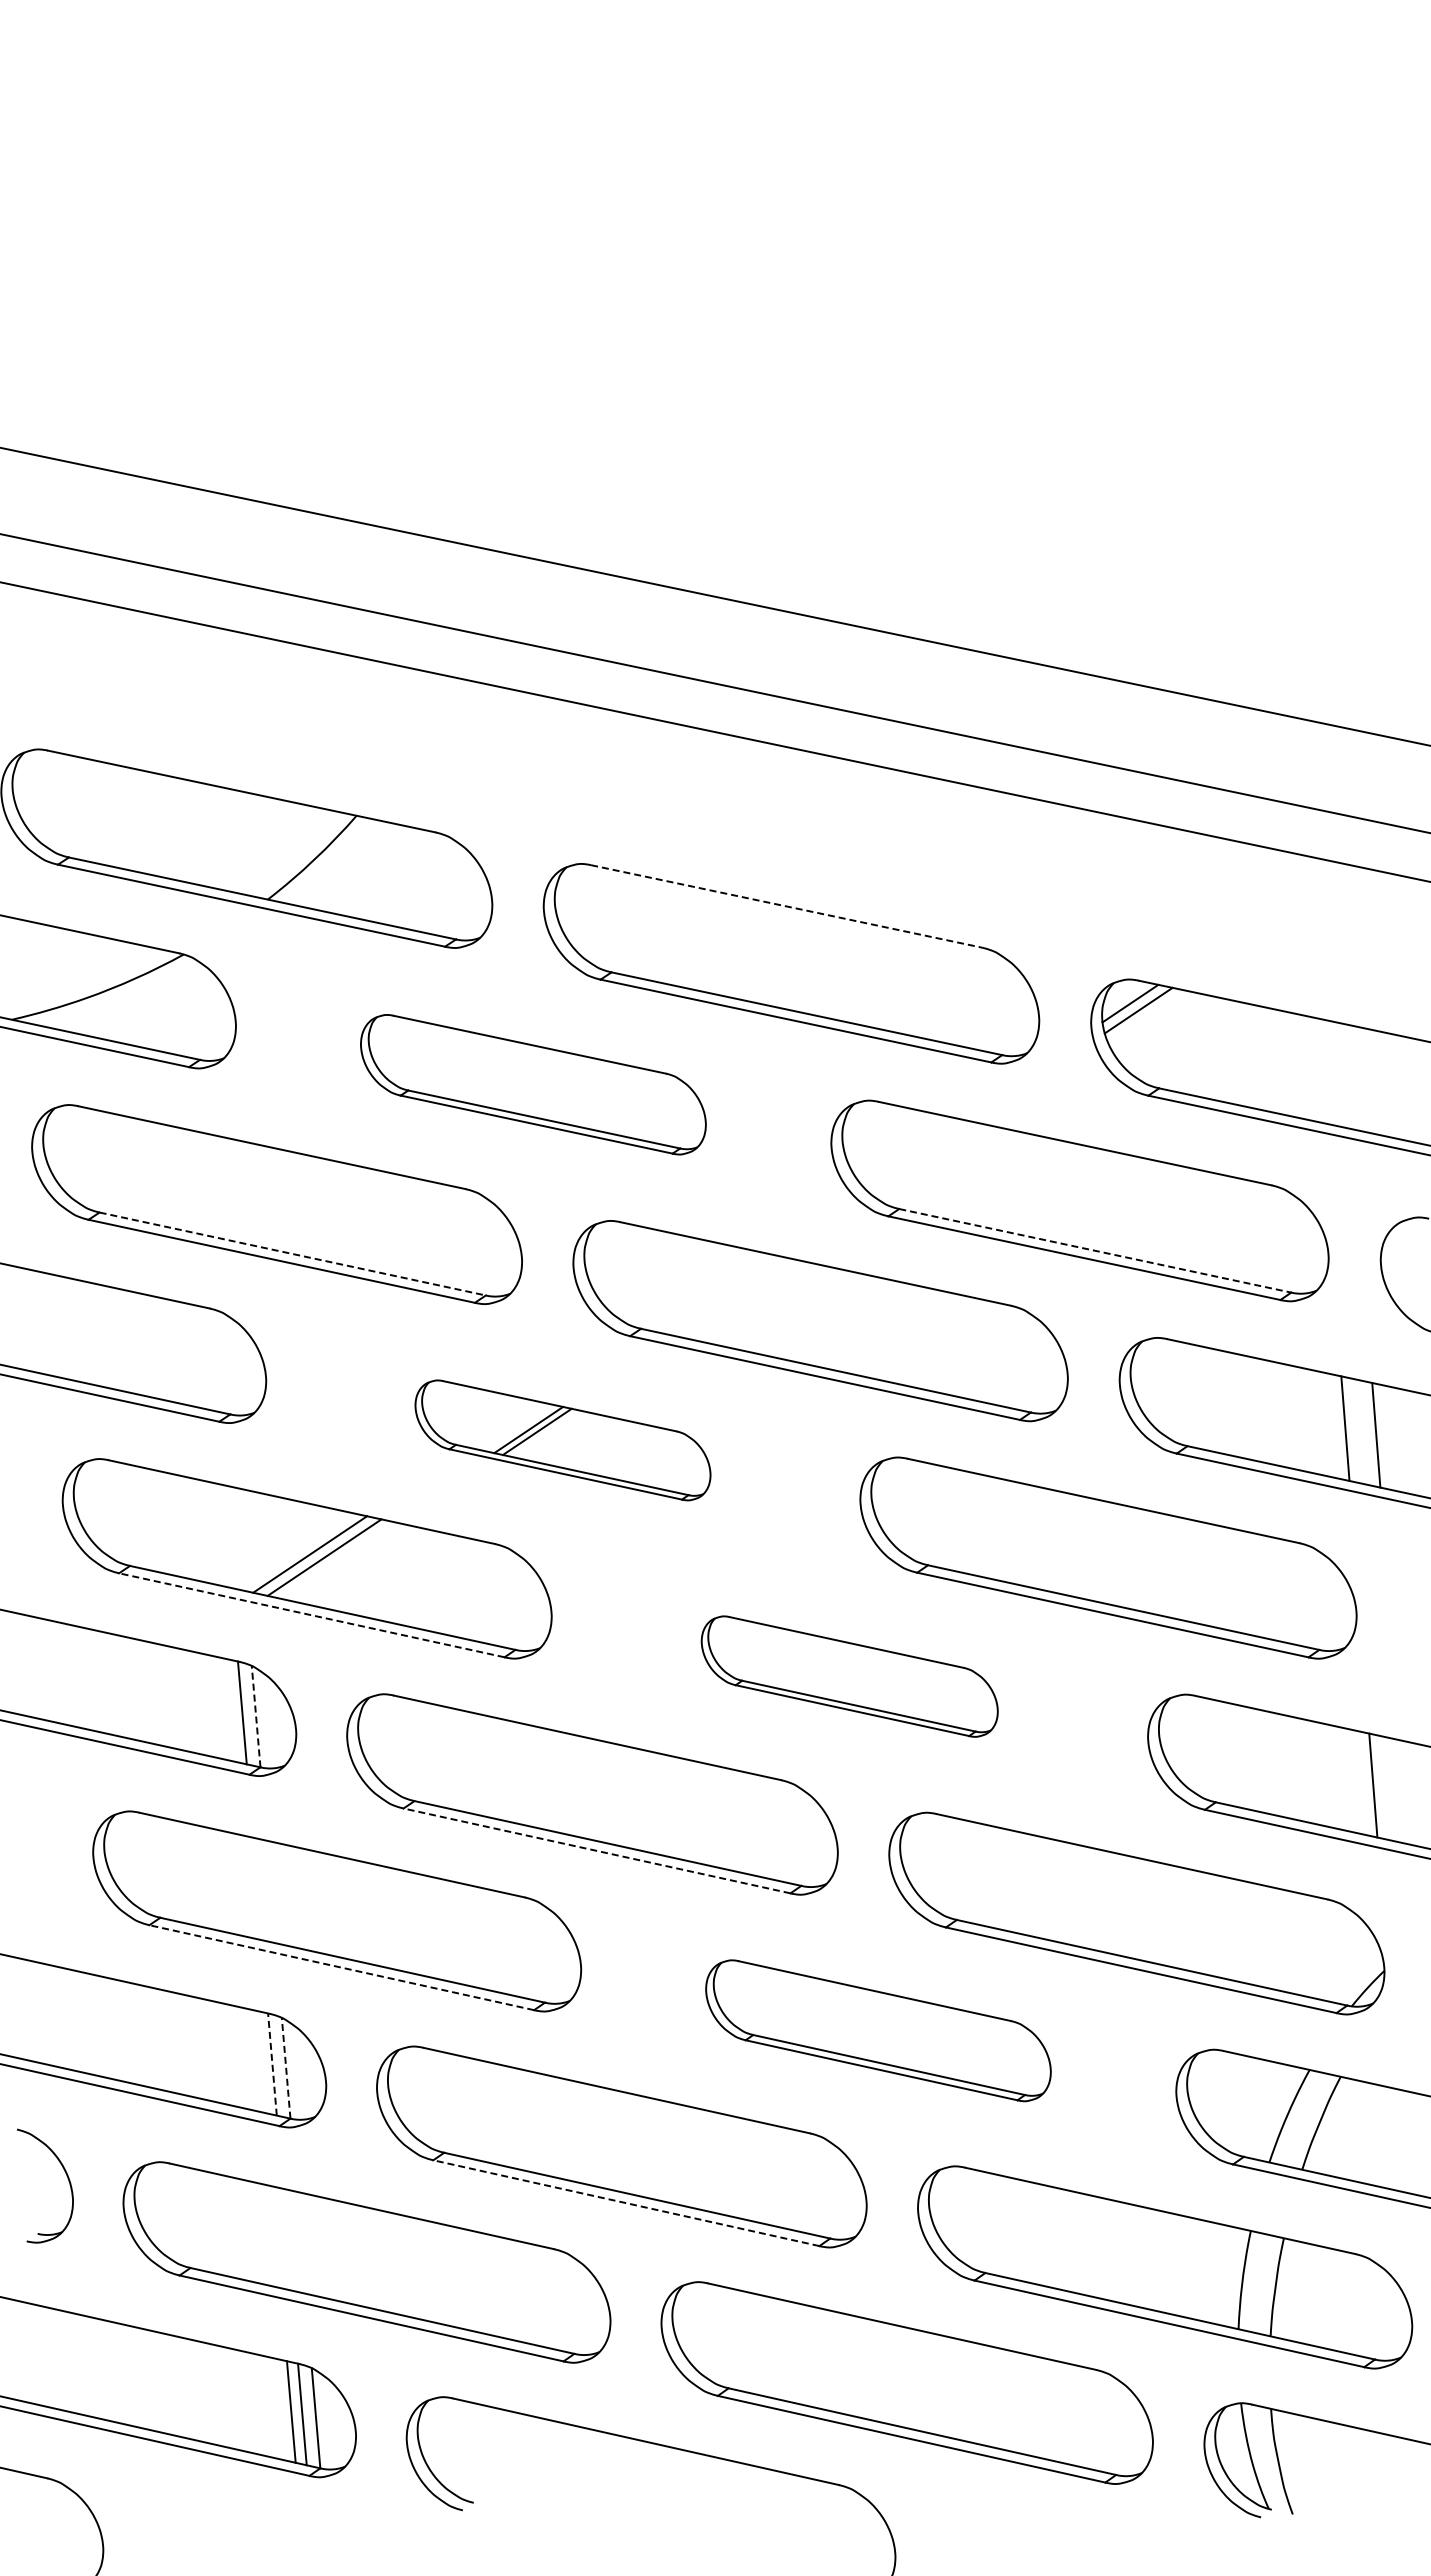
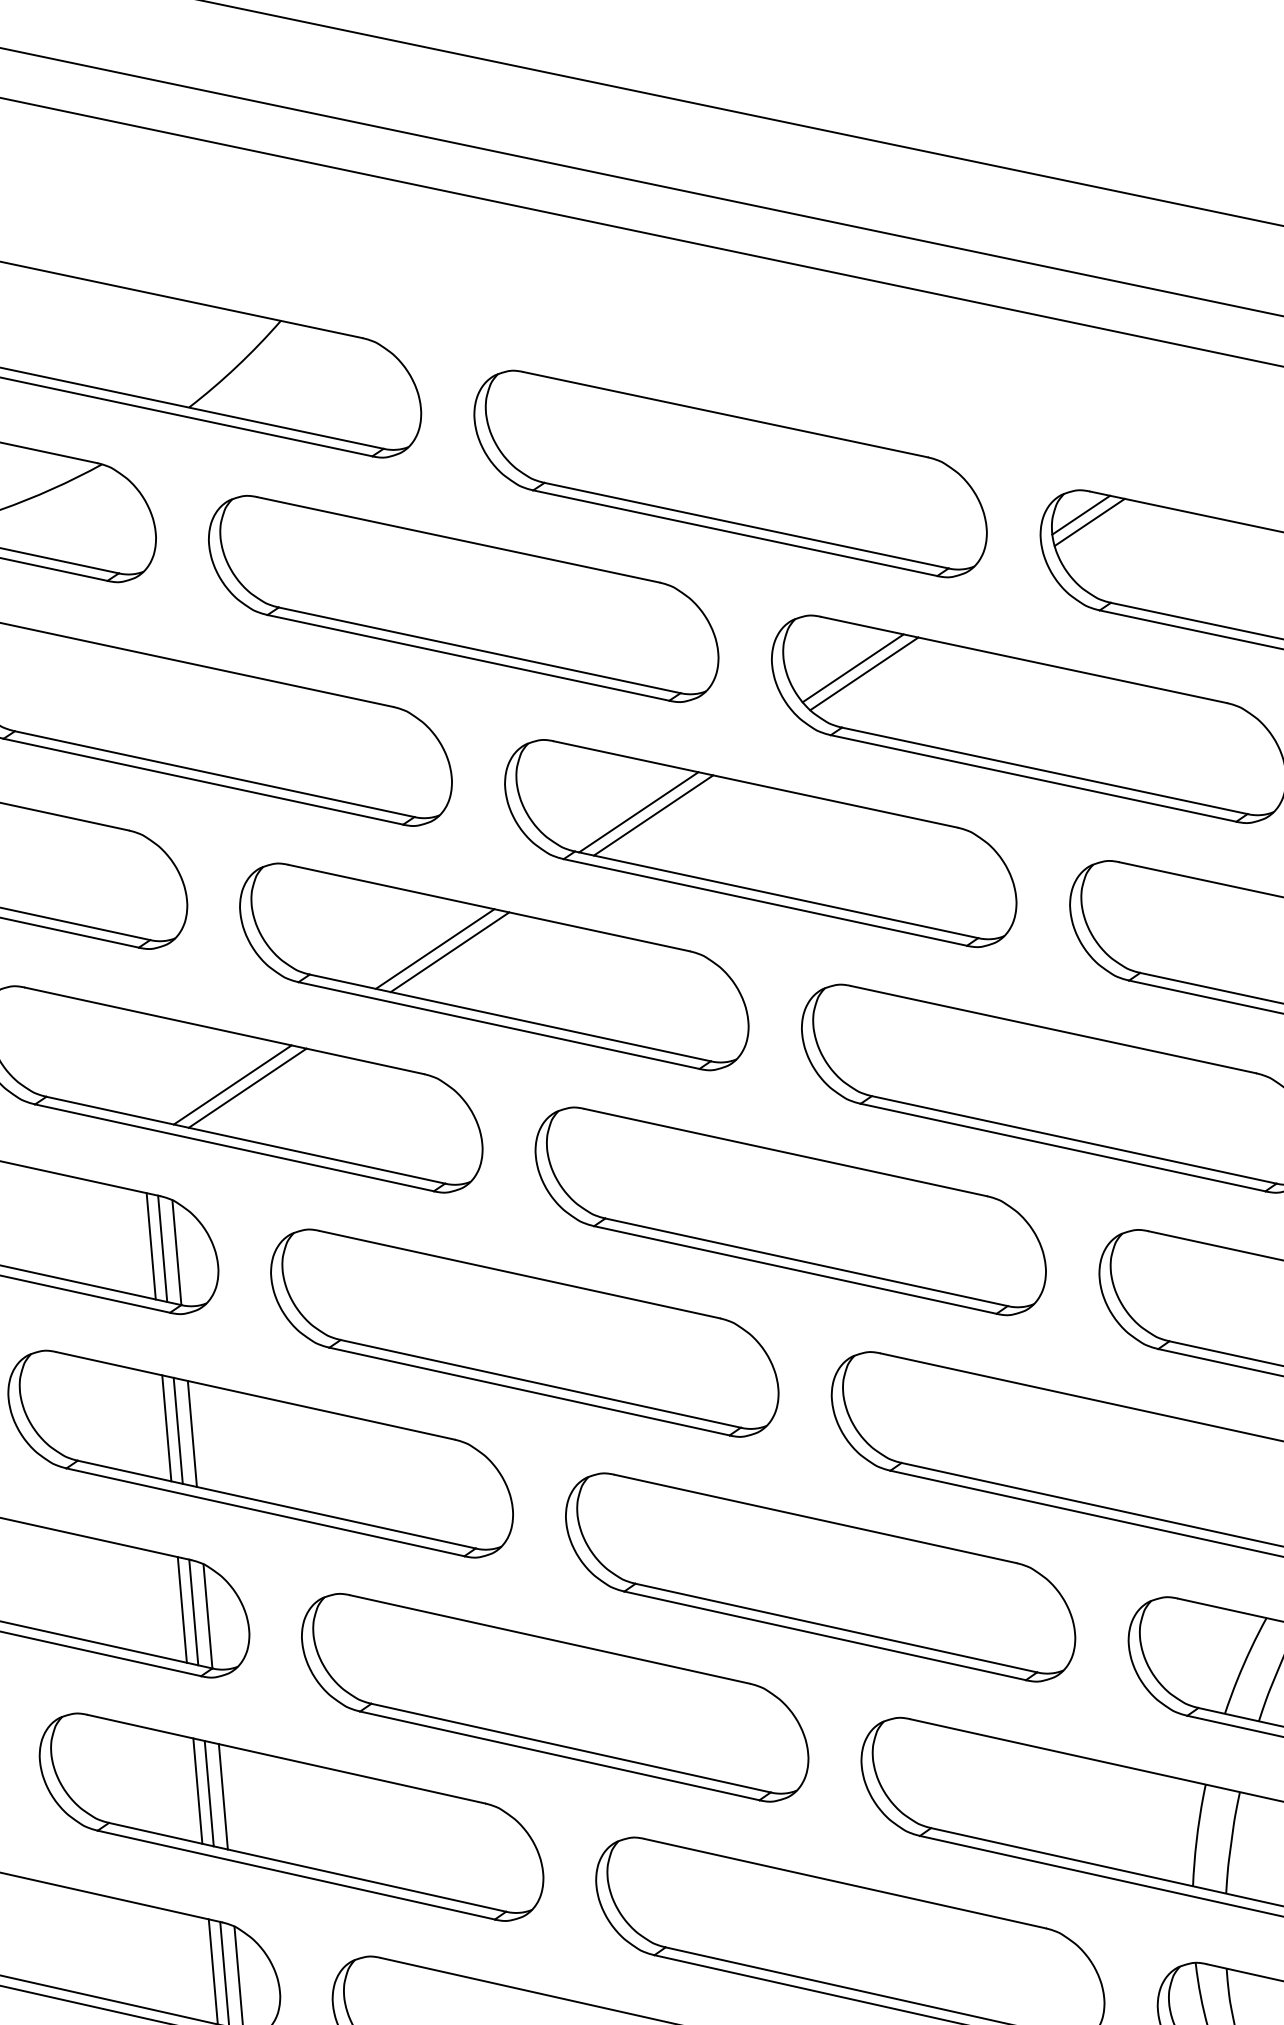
line: (786, 906) -> (725, 414), dashed -> solid
part: (533, 1084) -> (463, 598), size x1.43
line: (909, 1151) -> (852, 668), added
line: (920, 1156) -> (864, 673), added
line: (1095, 1250) -> (1045, 770), dashed -> solid
line: (292, 1254) -> (214, 774), dashed -> solid
line: (702, 1290) -> (638, 811), added
line: (716, 1293) -> (653, 815), added
part: (562, 1440) -> (493, 967), size x1.67
line: (311, 1615) -> (234, 1148), dashed -> solid
part: (849, 1676) -> (790, 1211), size x1.67
line: (230, 1710) -> (150, 1246), added
line: (256, 1716) -> (177, 1252), dashed -> solid
line: (596, 1850) -> (528, 1391), dashed -> solid
line: (245, 1886) -> (165, 1428), added
line: (257, 1888) -> (178, 1430), added
line: (270, 1891) -> (191, 1433), added
line: (341, 1967) -> (265, 1512), dashed -> solid
part: (878, 2030) -> (820, 1577), size x1.43
line: (261, 2061) -> (182, 1609), added
line: (272, 2064) -> (193, 1612), dashed -> solid
line: (286, 2068) -> (208, 1616), dashed -> solid
line: (626, 2203) -> (559, 1756), dashed -> solid
line: (276, 2237) -> (197, 1791), added
line: (287, 2239) -> (209, 1793), added
line: (300, 2242) -> (222, 1796), added

